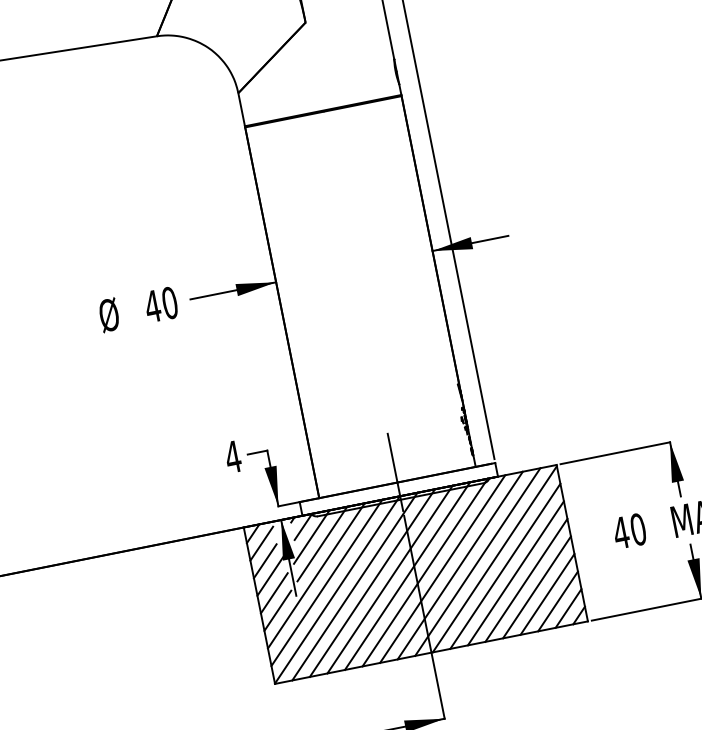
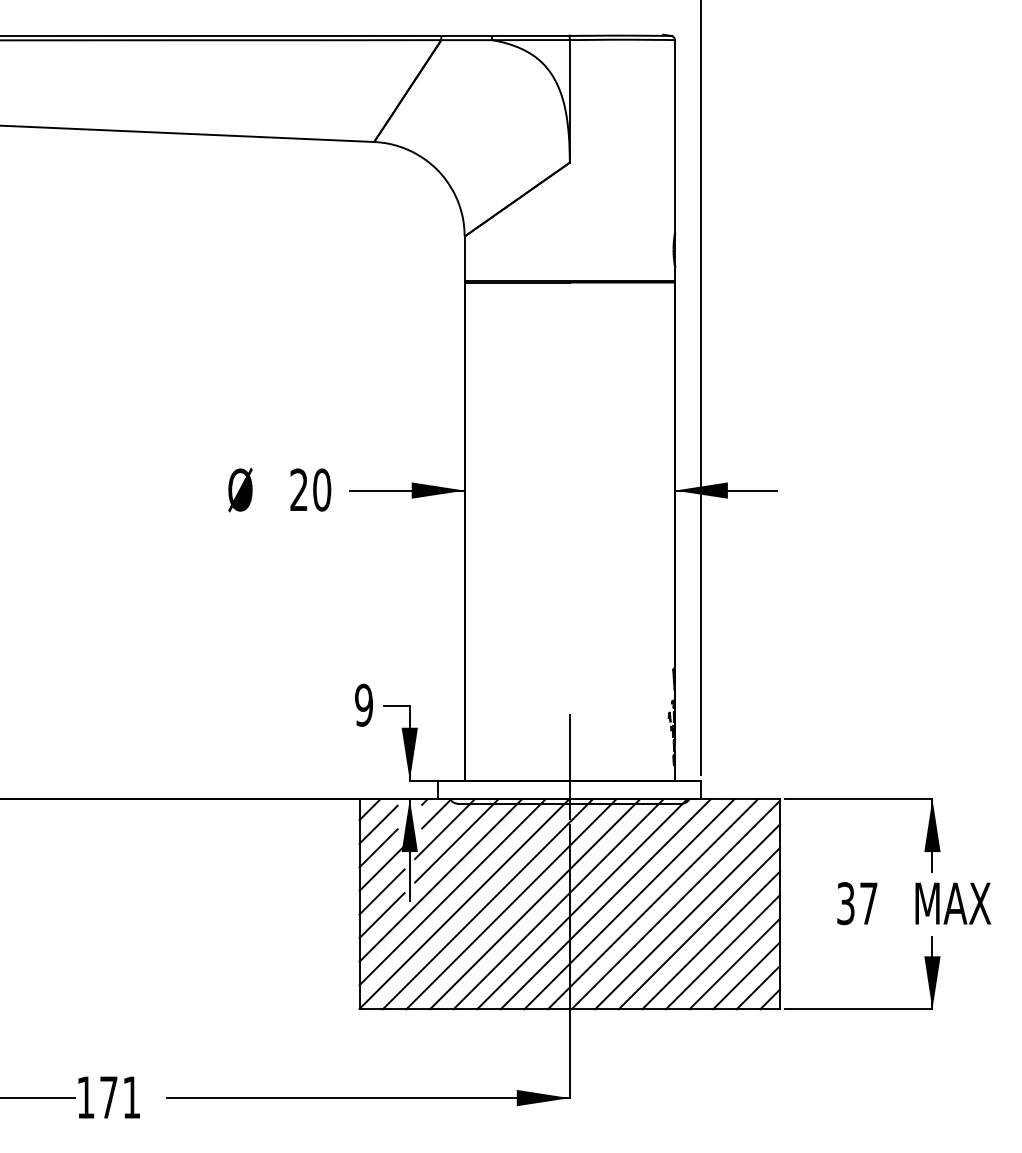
text: (152, 306) -> (298, 489), 40 -> 20
text: (232, 456) -> (363, 704), 4 -> 9
text: (629, 531) -> (856, 903), 40 -> 37

